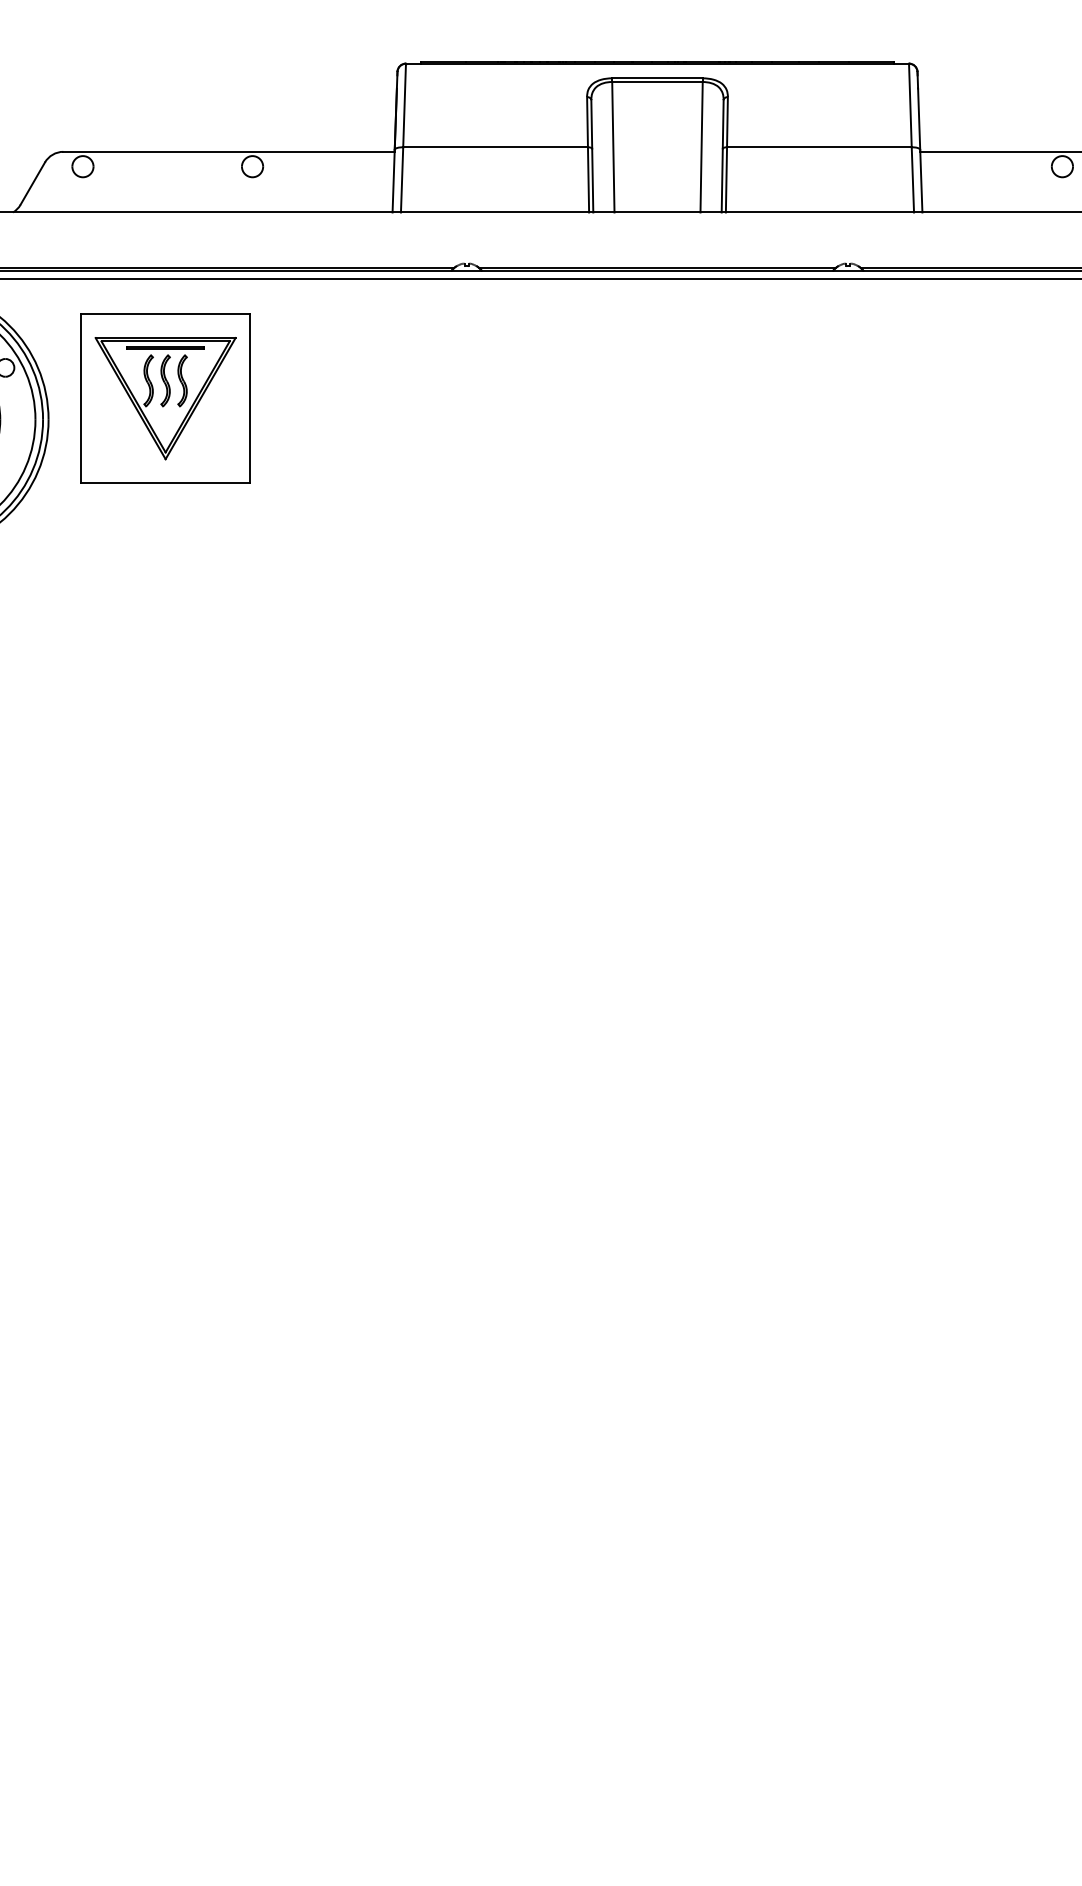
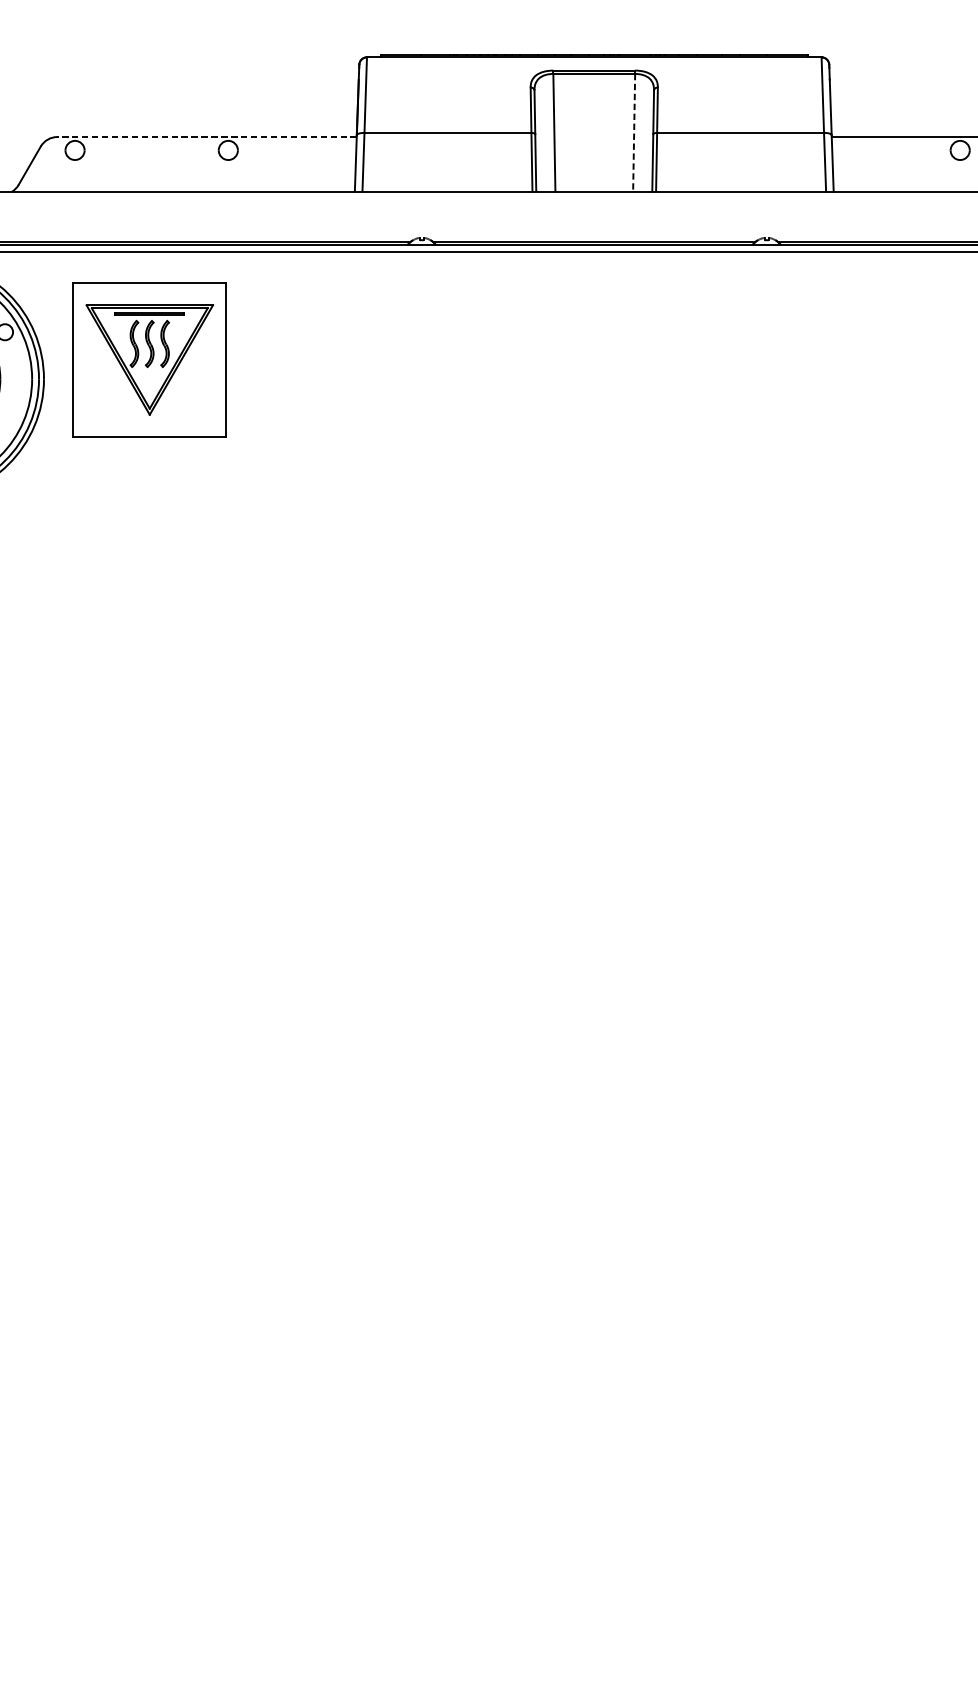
line: (701, 147) -> (634, 133), solid -> dashed
line: (229, 151) -> (207, 136), solid -> dashed

